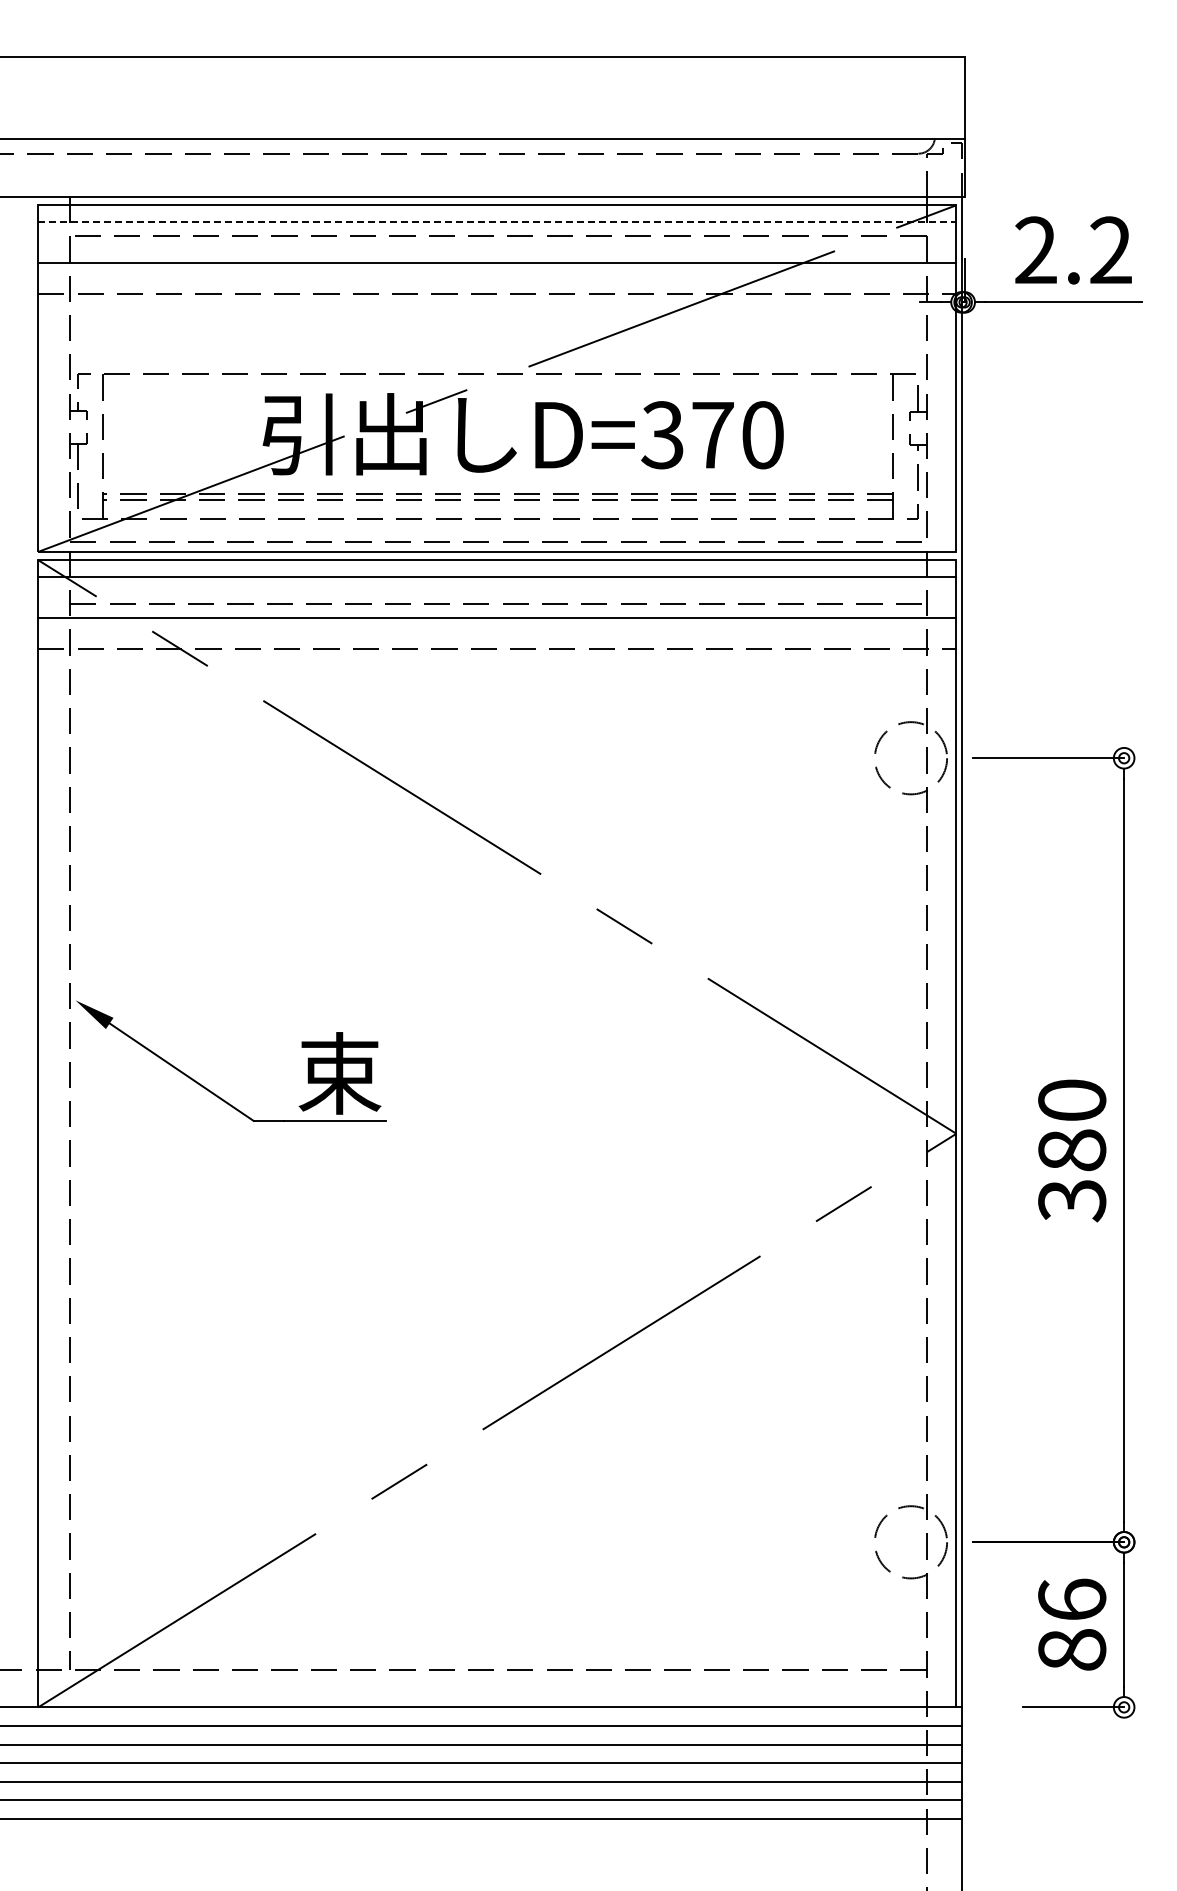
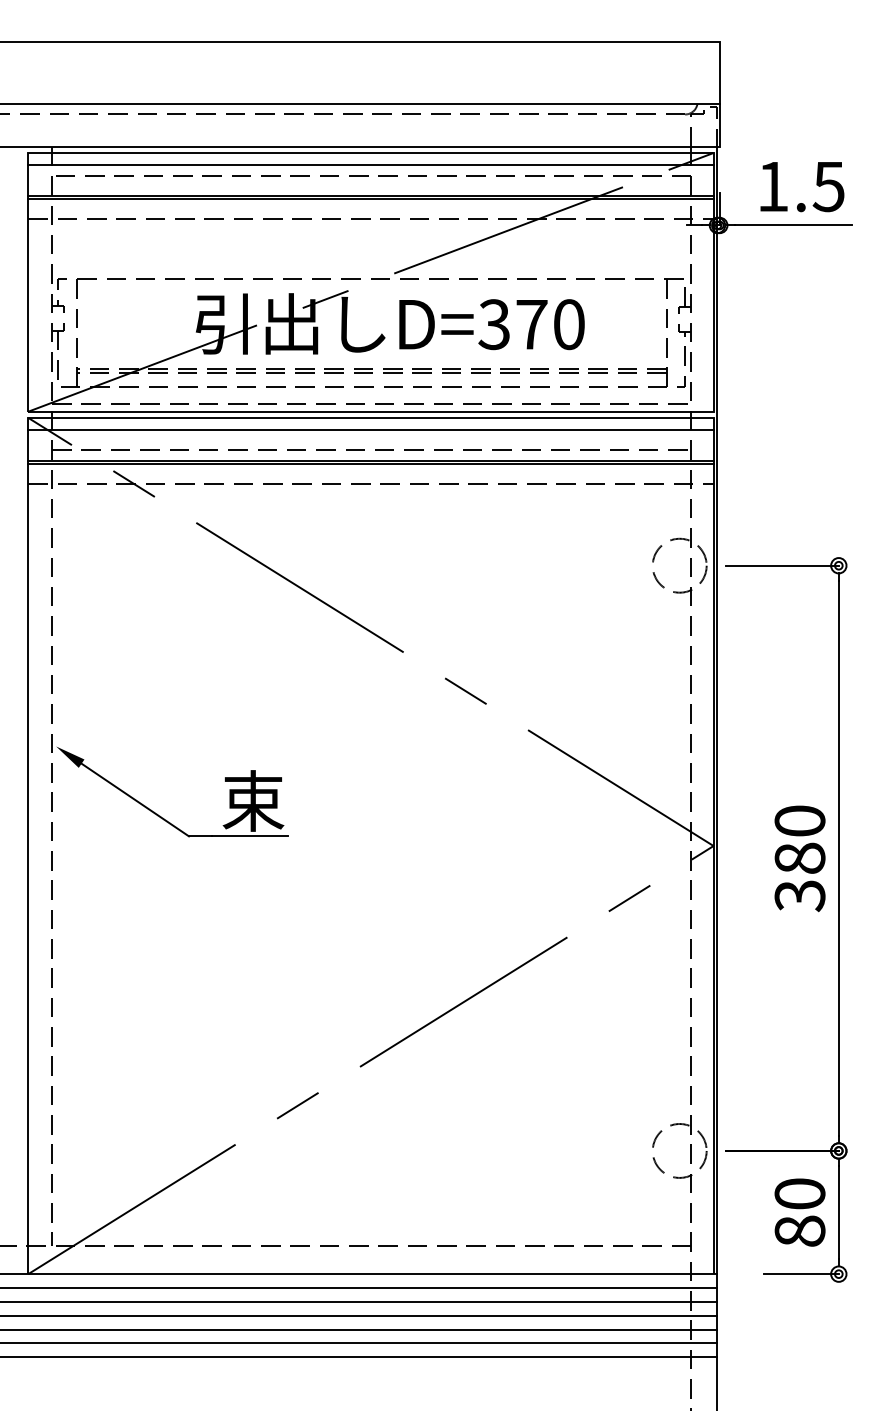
line: (497, 221) -> (371, 165), dashed -> solid
text: (1073, 250) -> (801, 186), 2.2 -> 1.5
line: (497, 267) -> (371, 199), added
line: (497, 622) -> (371, 464), added
text: (1072, 1599) -> (800, 1193), 86 -> 80

